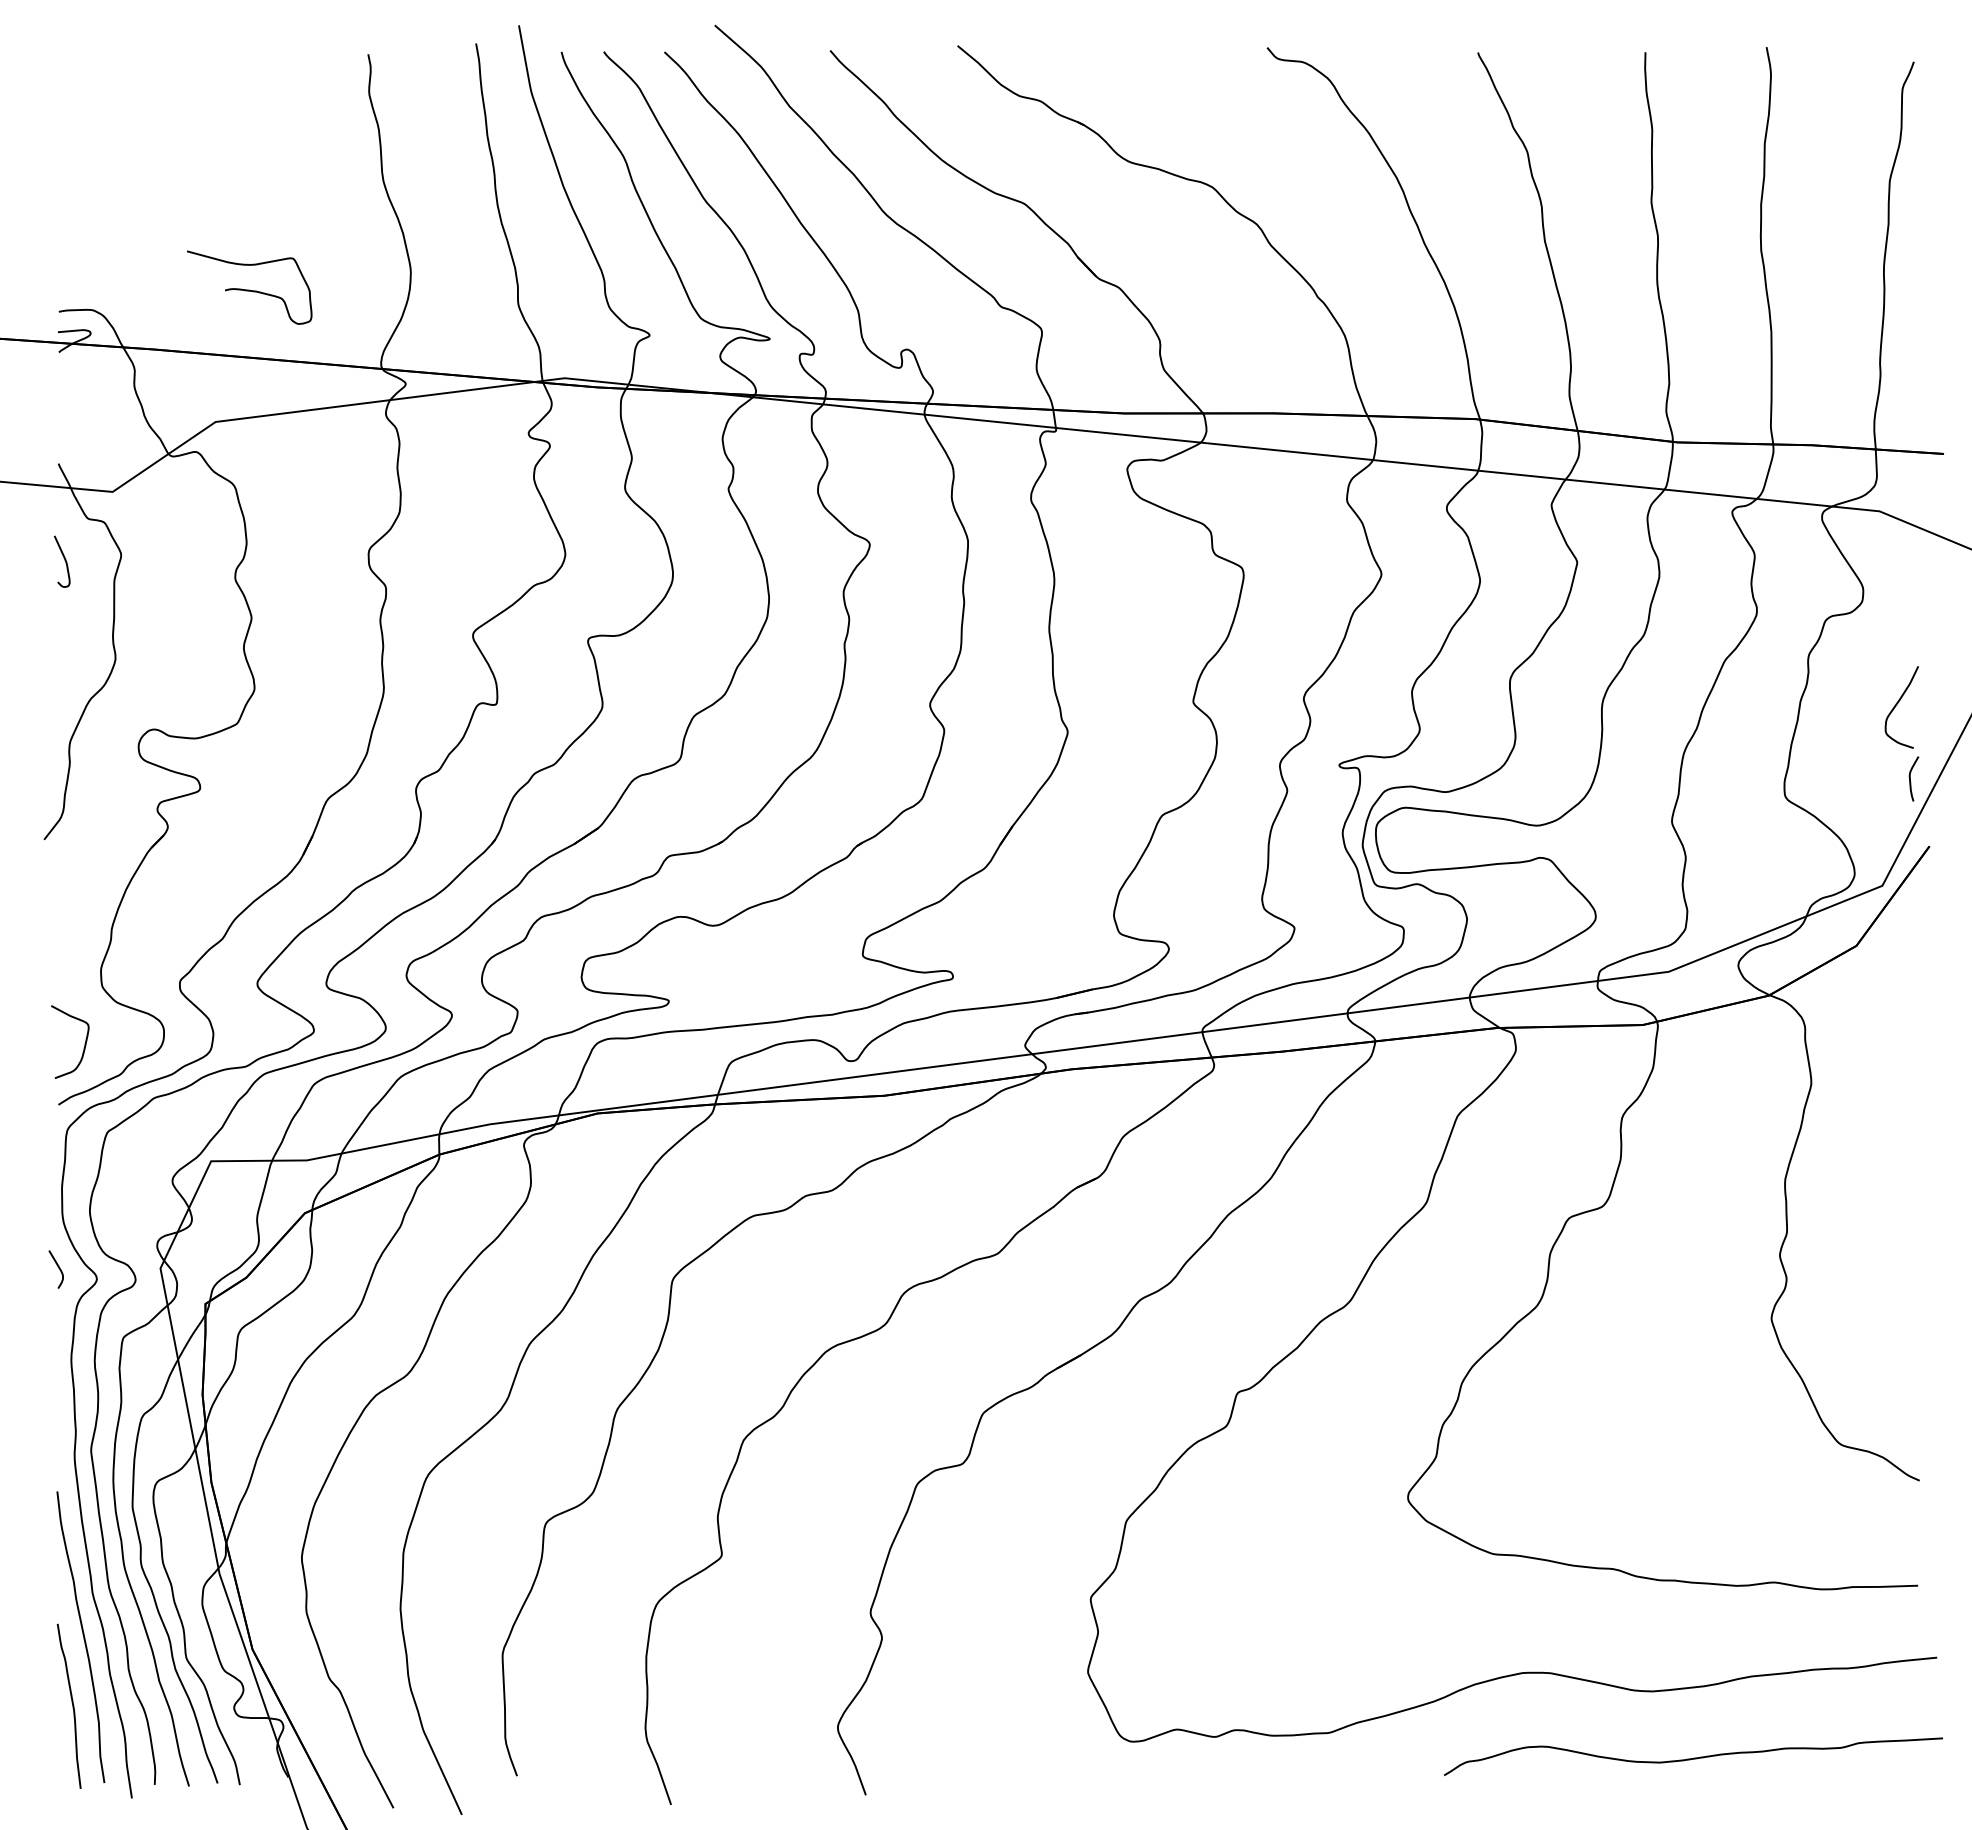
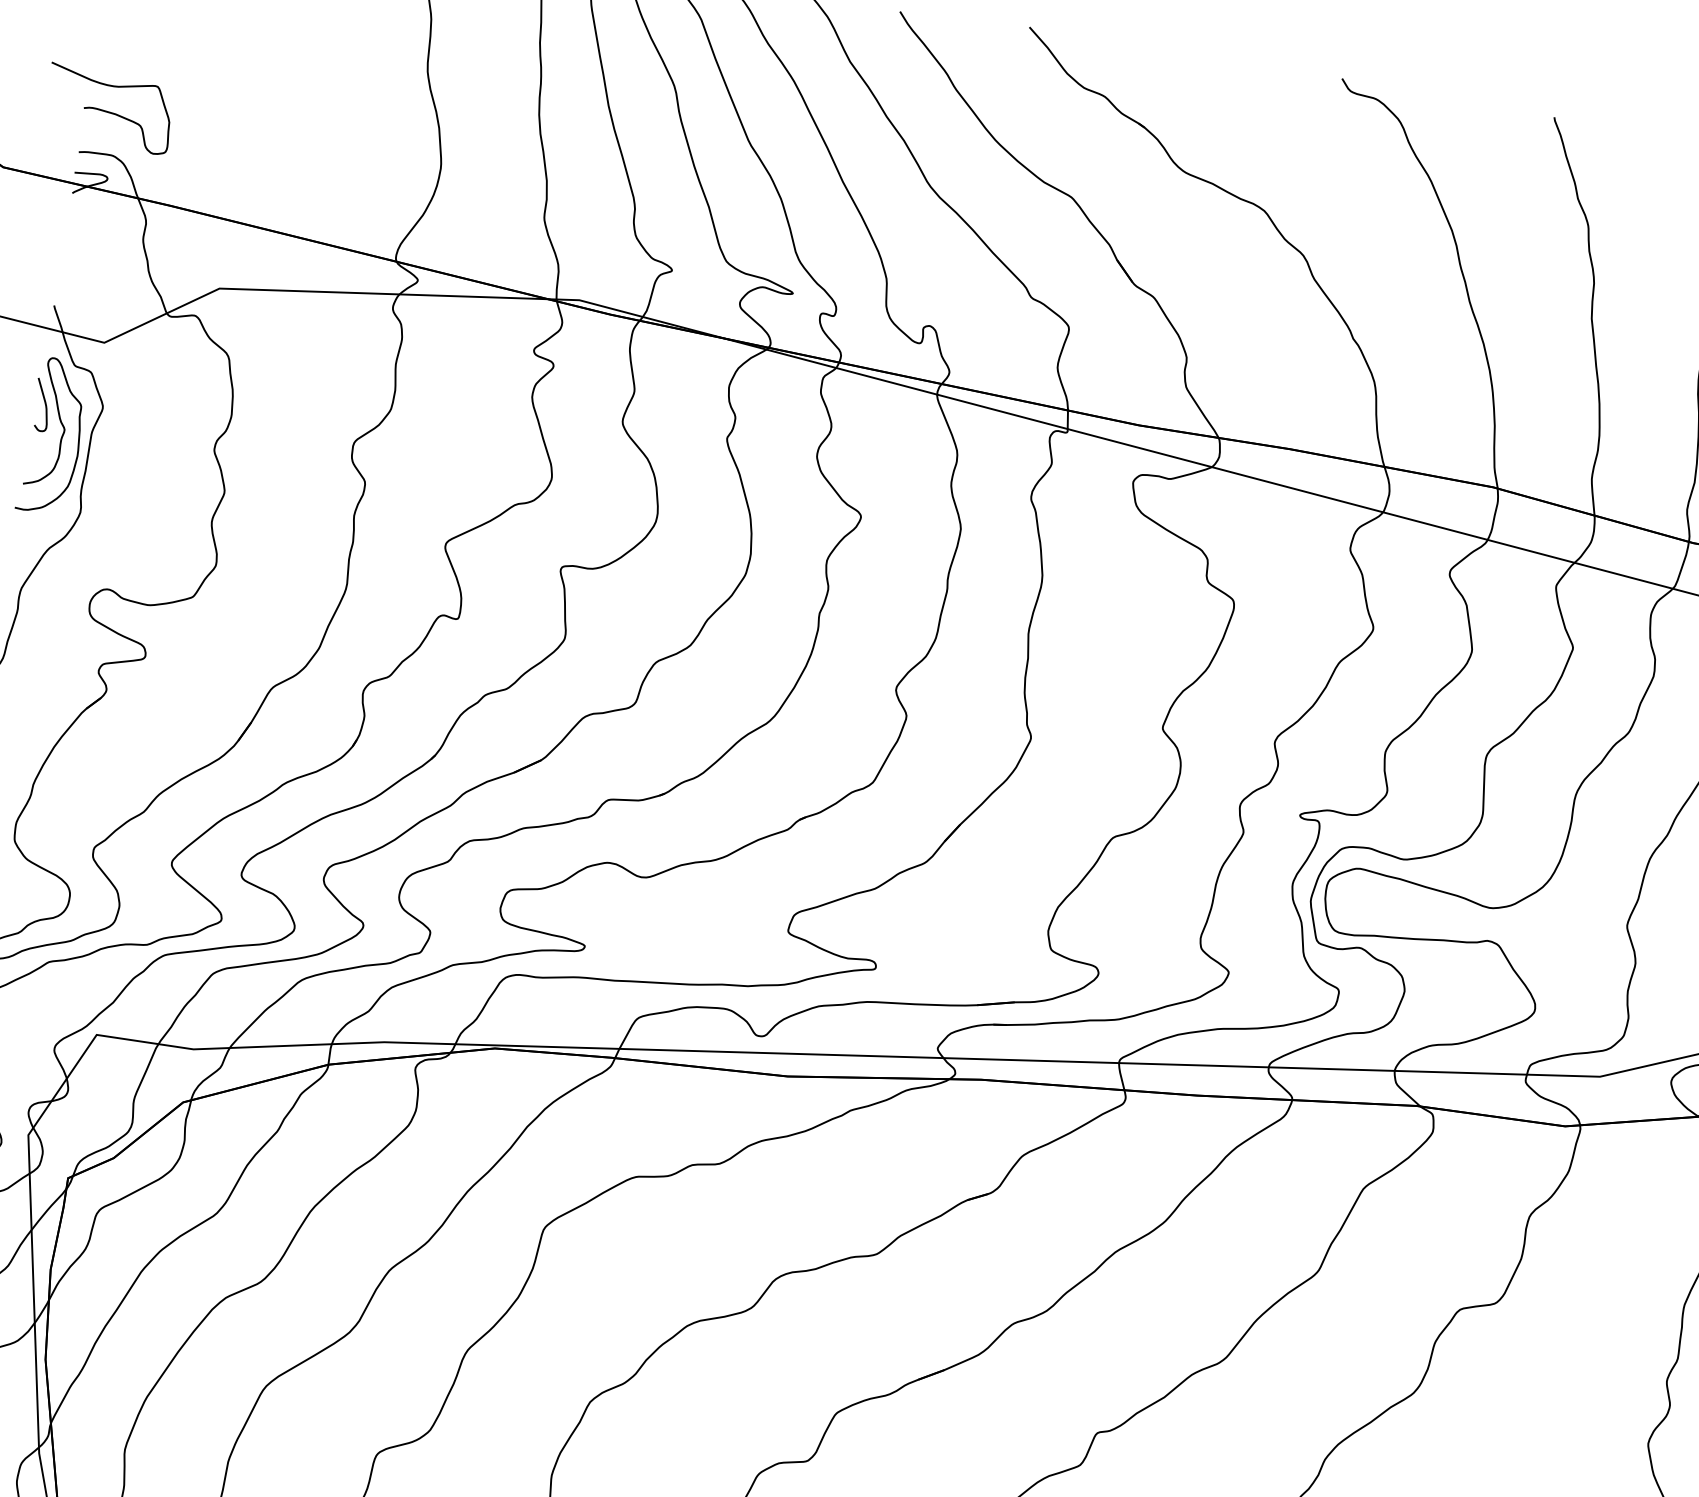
curve: (249, 289) -> (108, 110), moved
curve: (85, 589) -> (61, 437), added

